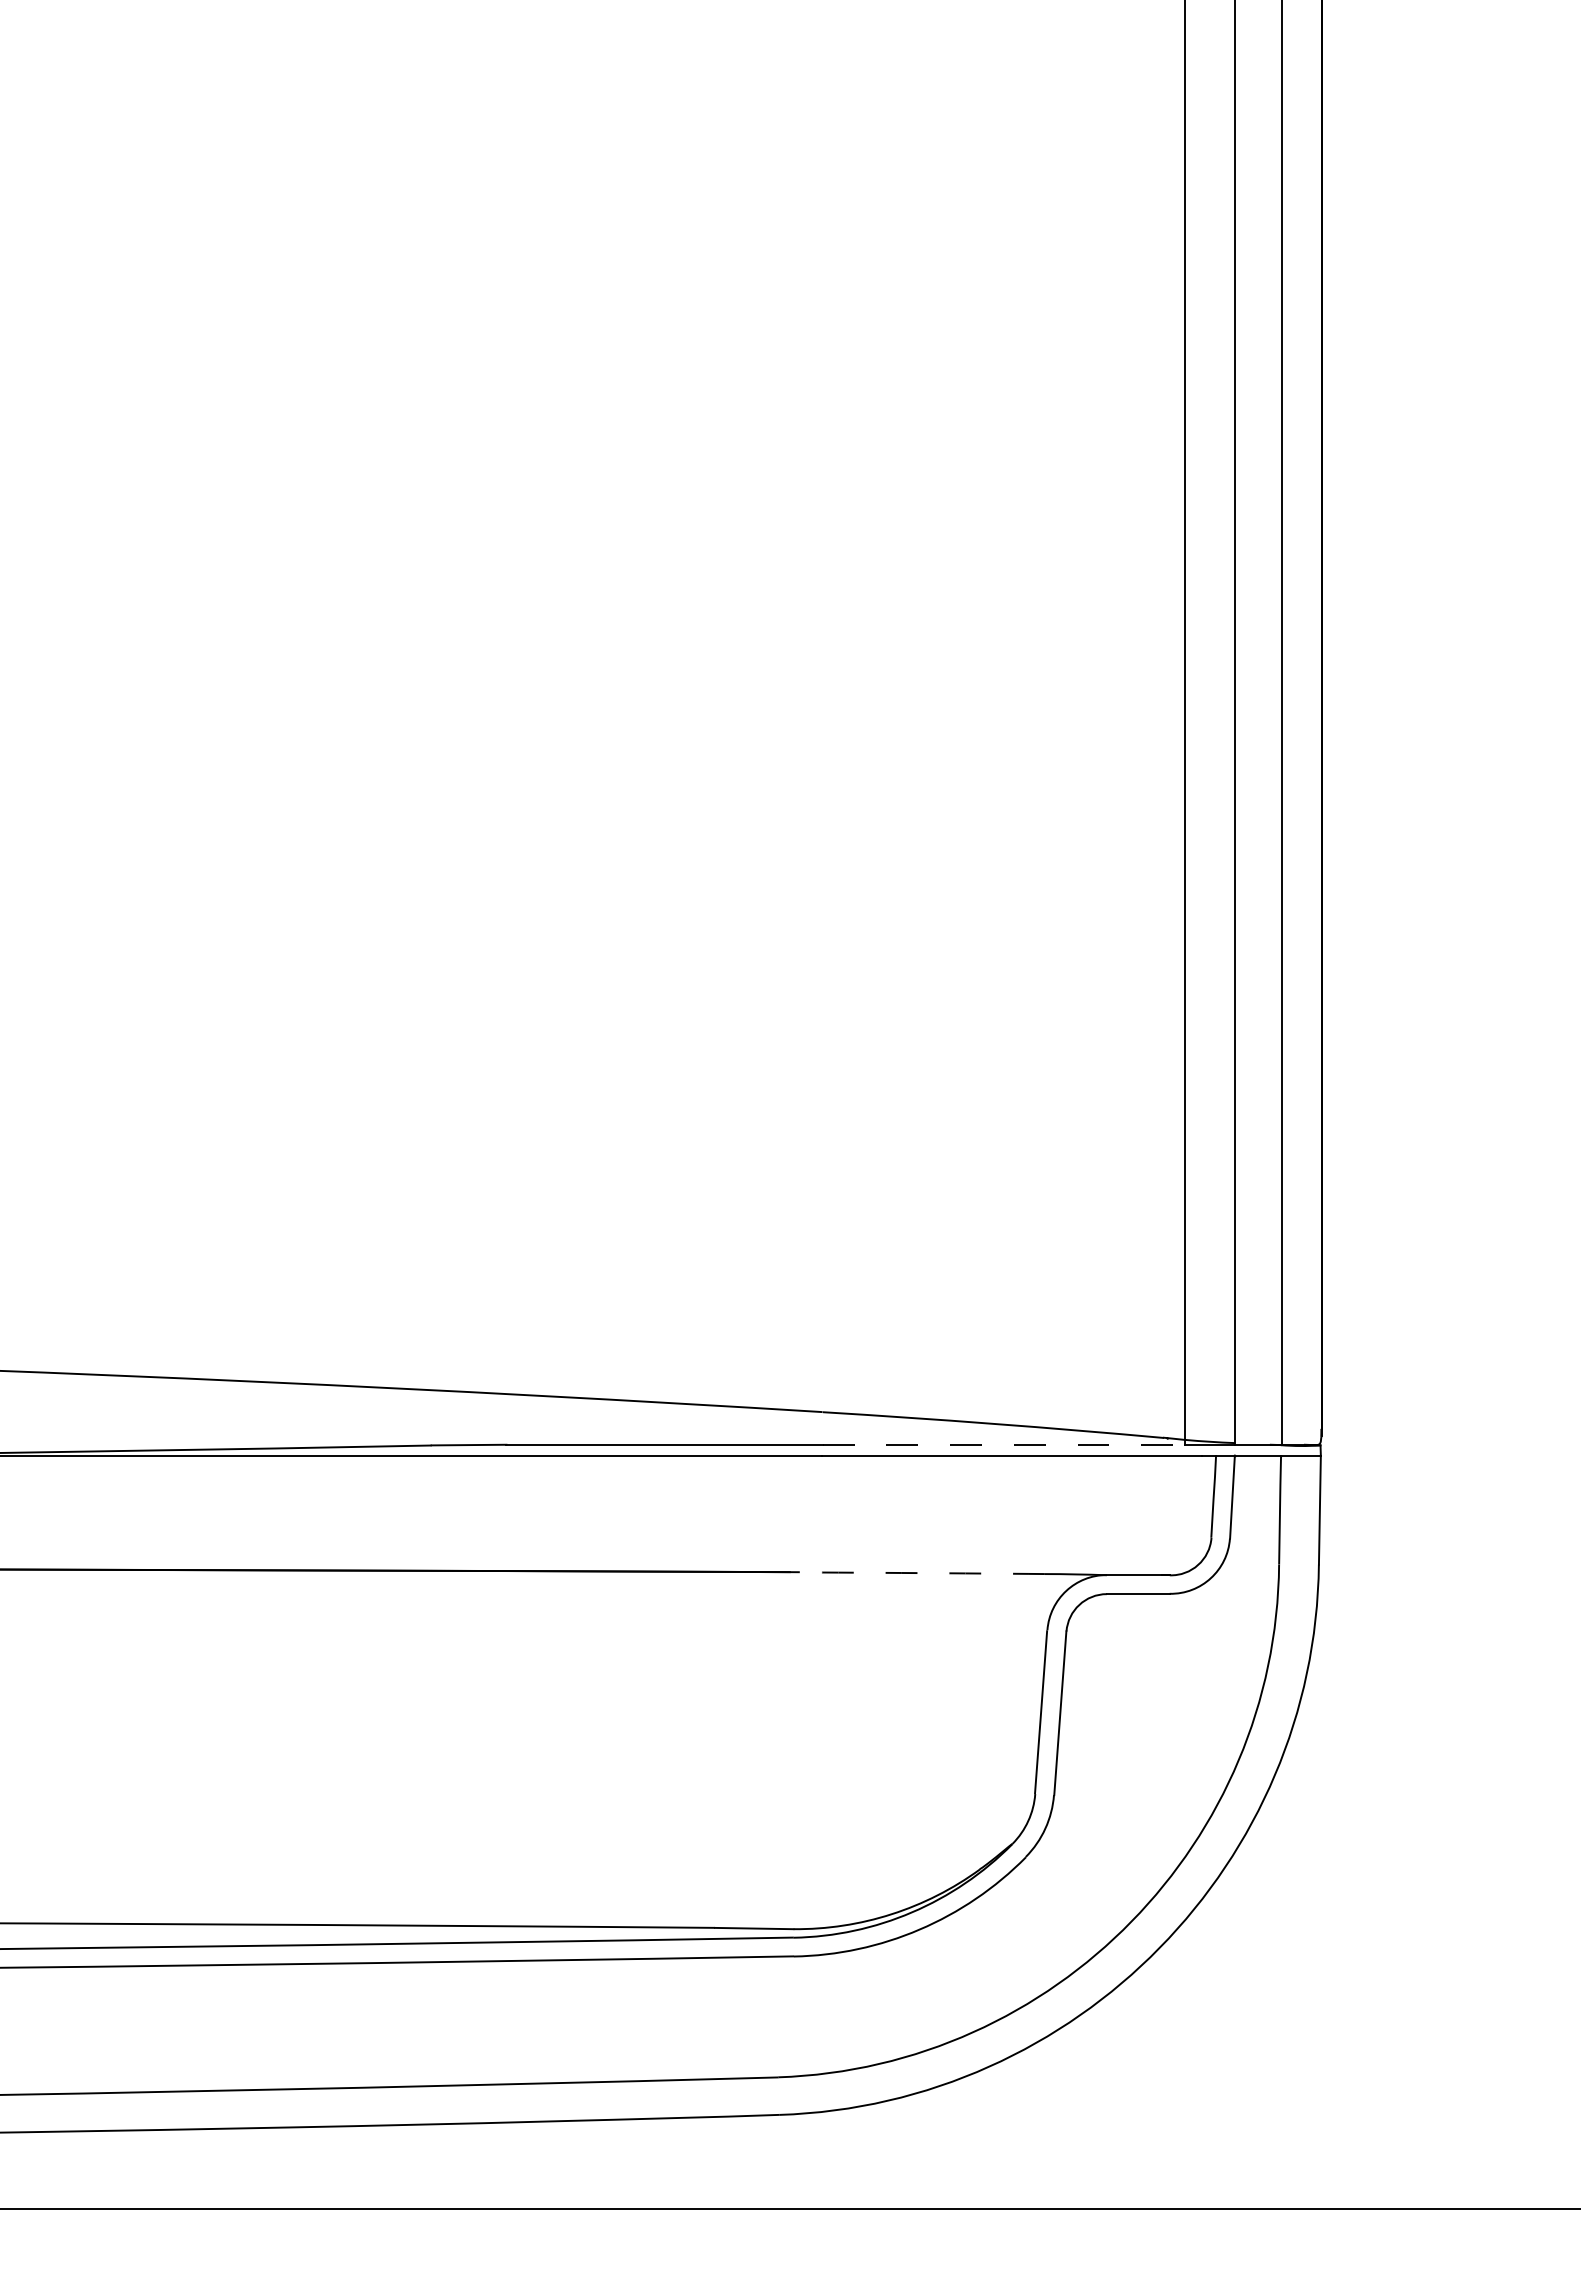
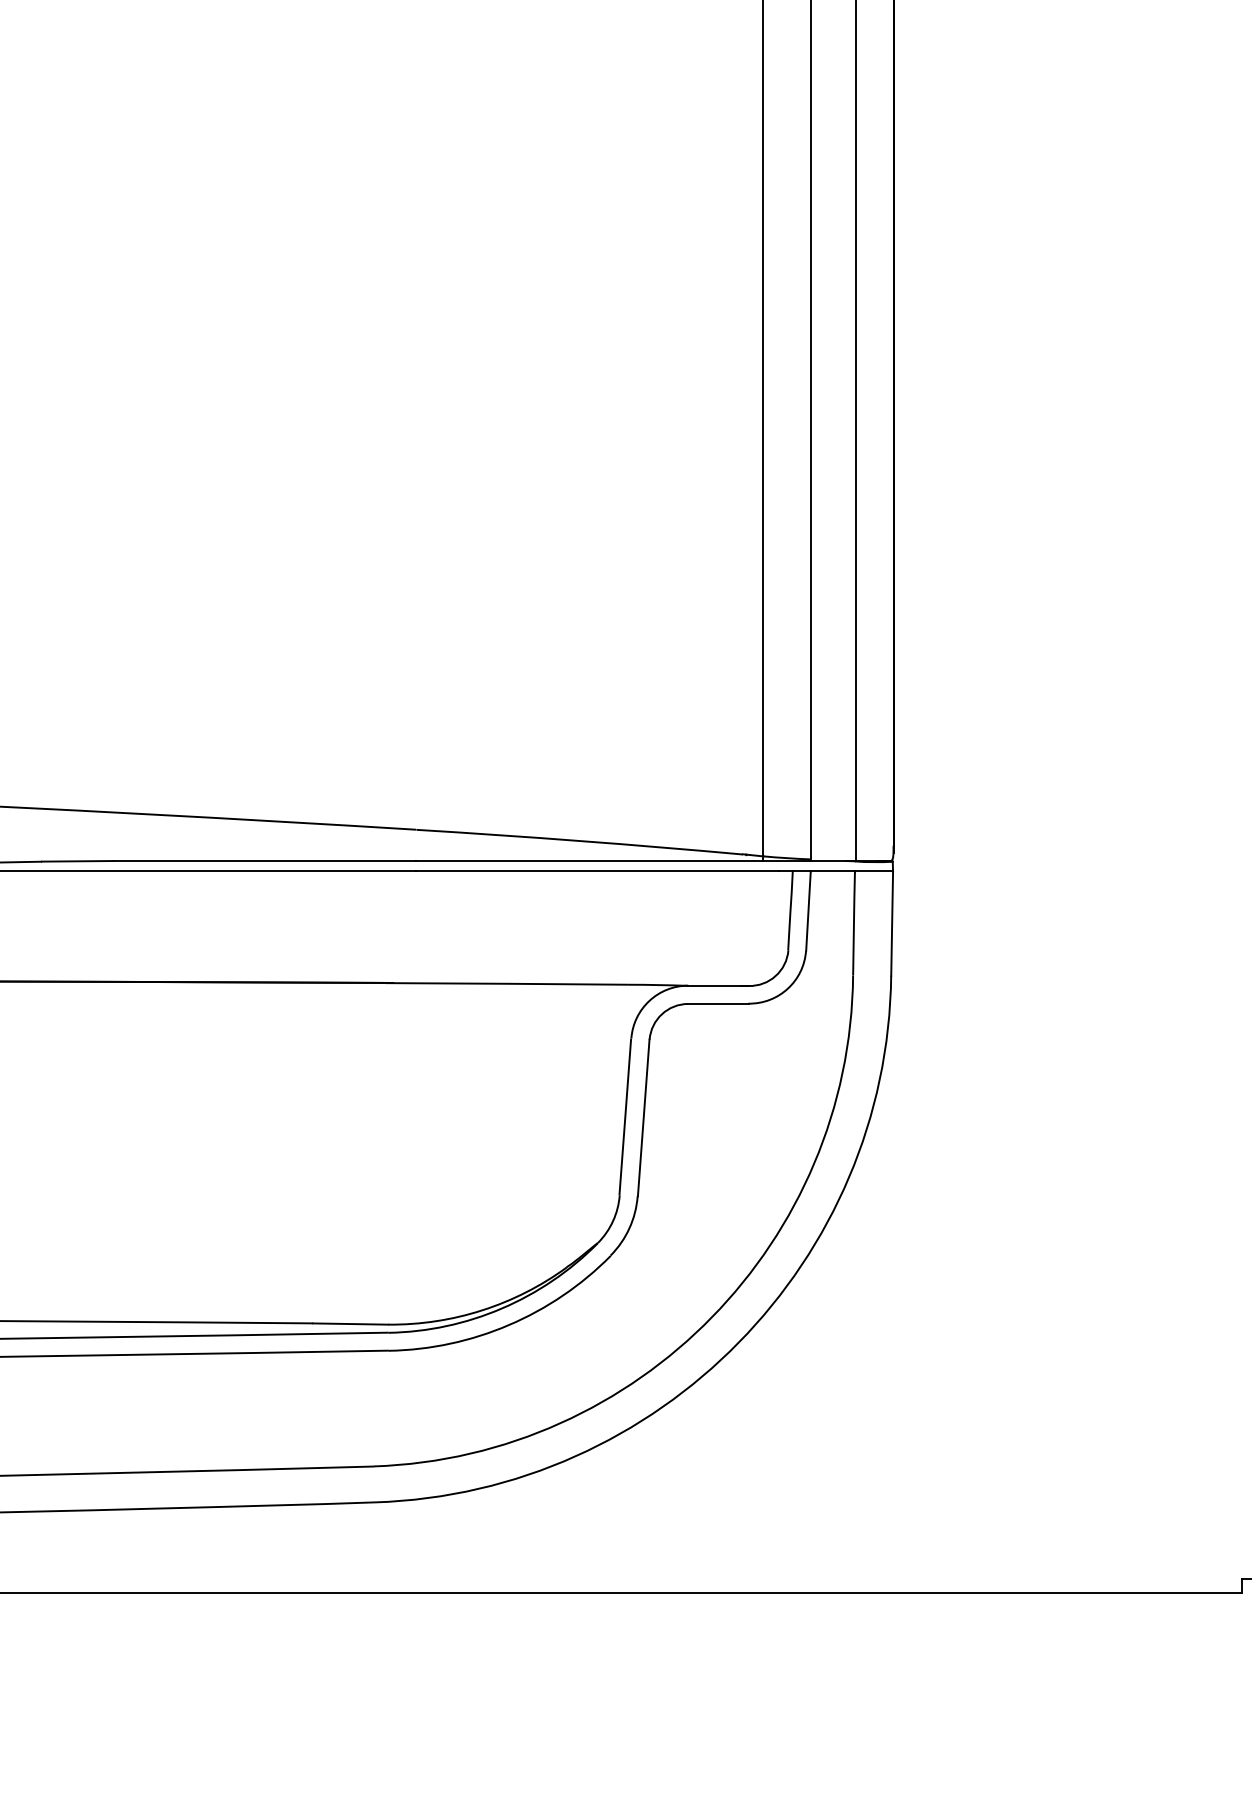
line: (1004, 1444) -> (590, 860), dashed -> solid
arc: (917, 1573) -> (507, 984), dashed -> solid

